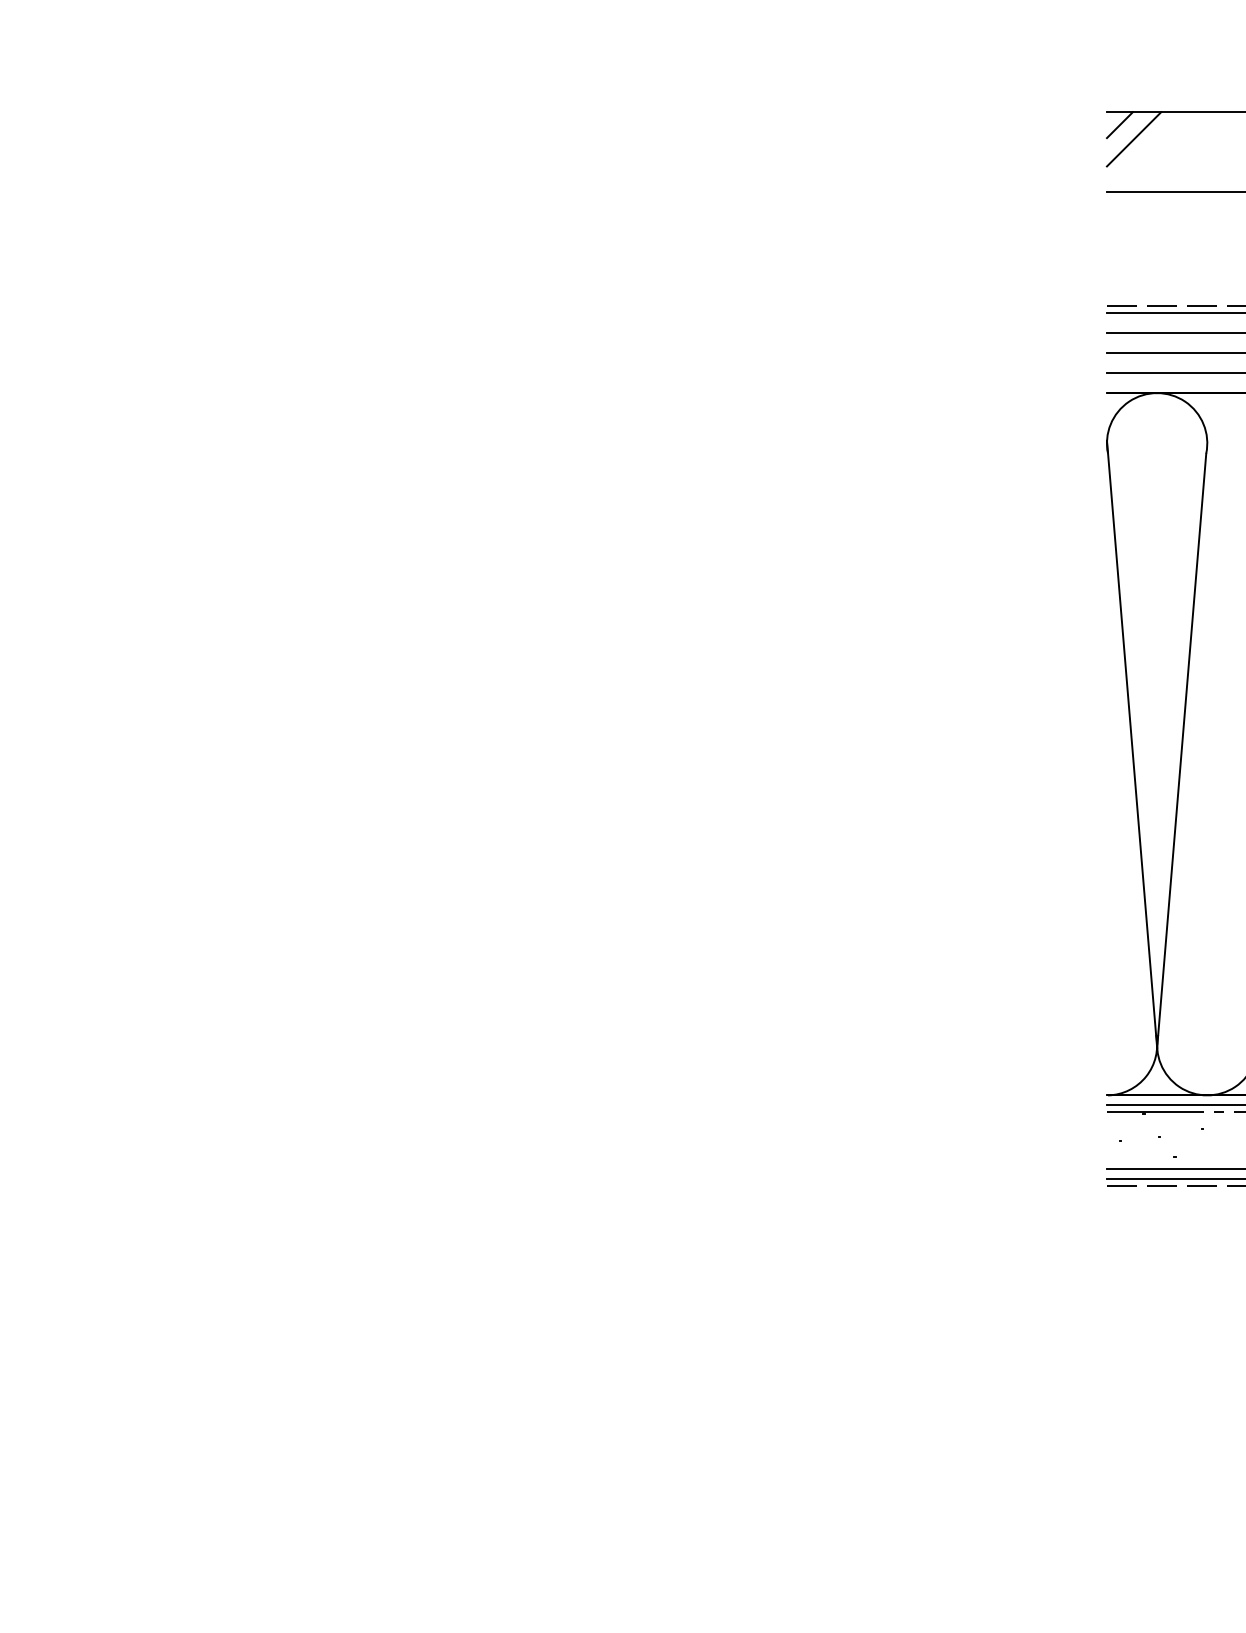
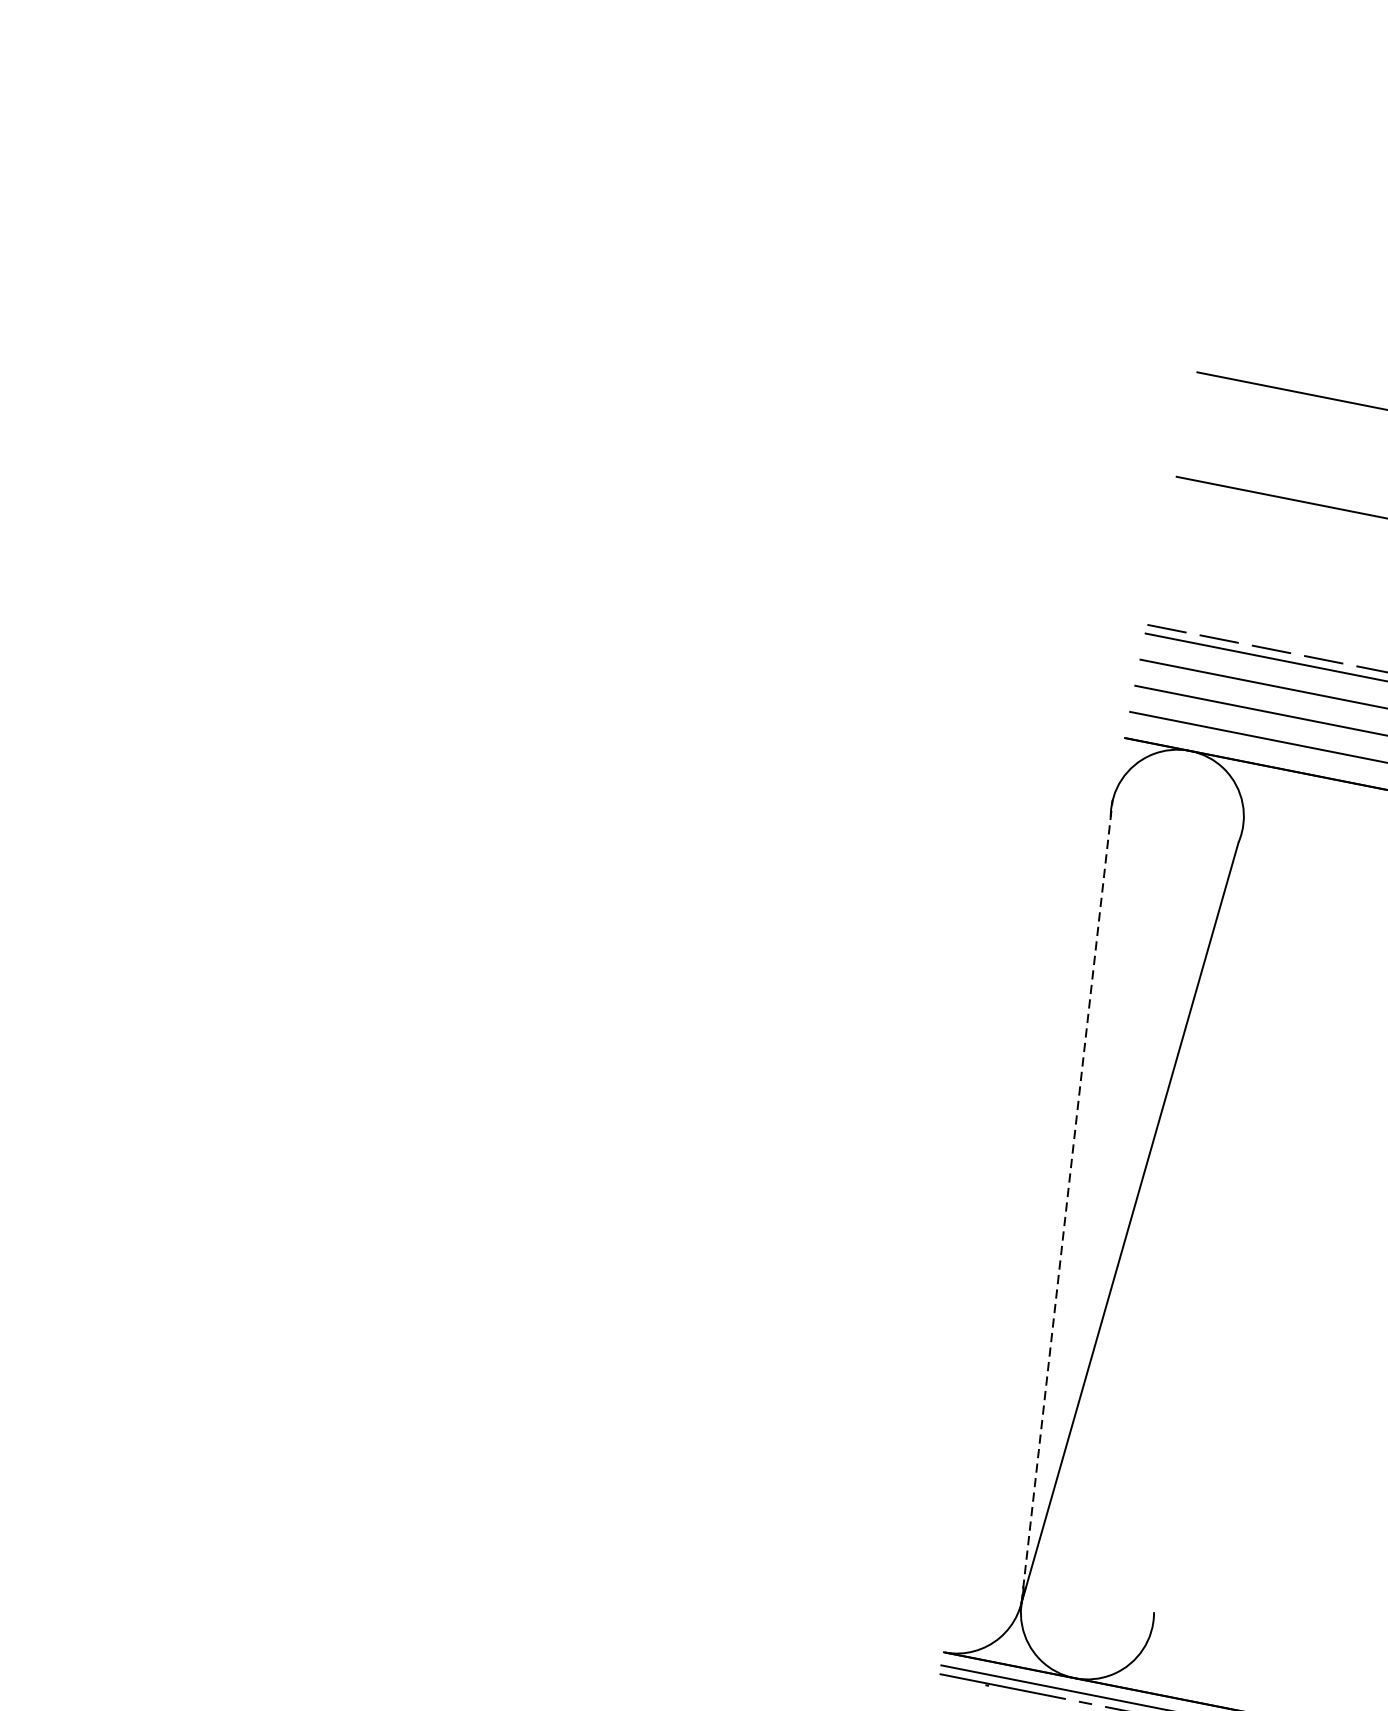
line: (1119, 125) -> (1210, 392), removed
line: (1133, 139) -> (1224, 414), removed
line: (1132, 744) -> (1067, 1202), solid -> dashed

